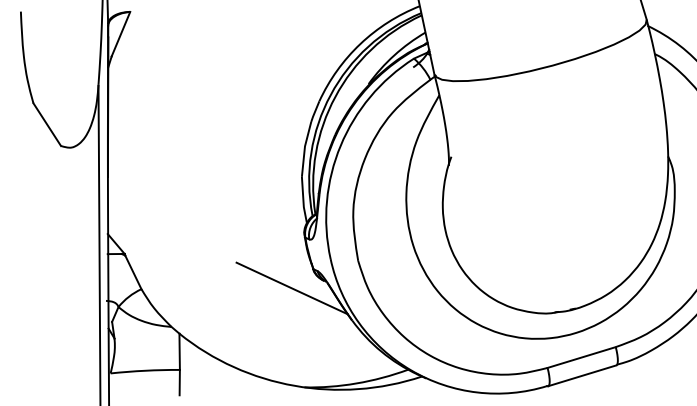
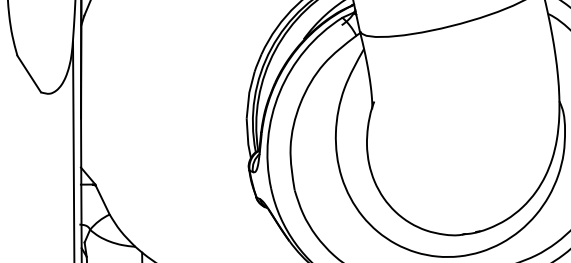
line: (291, 288) -> (237, 214), removed

